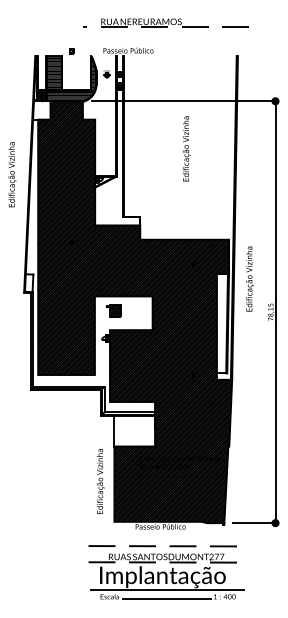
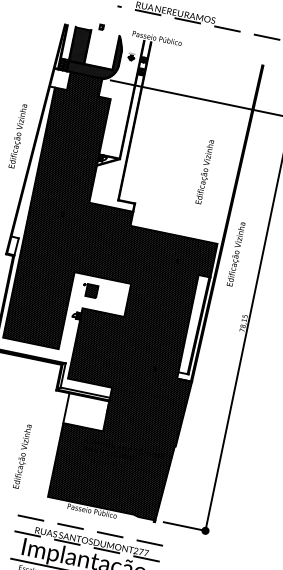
text: (186, 148) -> (205, 171), moved
text: (249, 278) -> (236, 253), moved
text: (100, 481) -> (22, 456), moved

